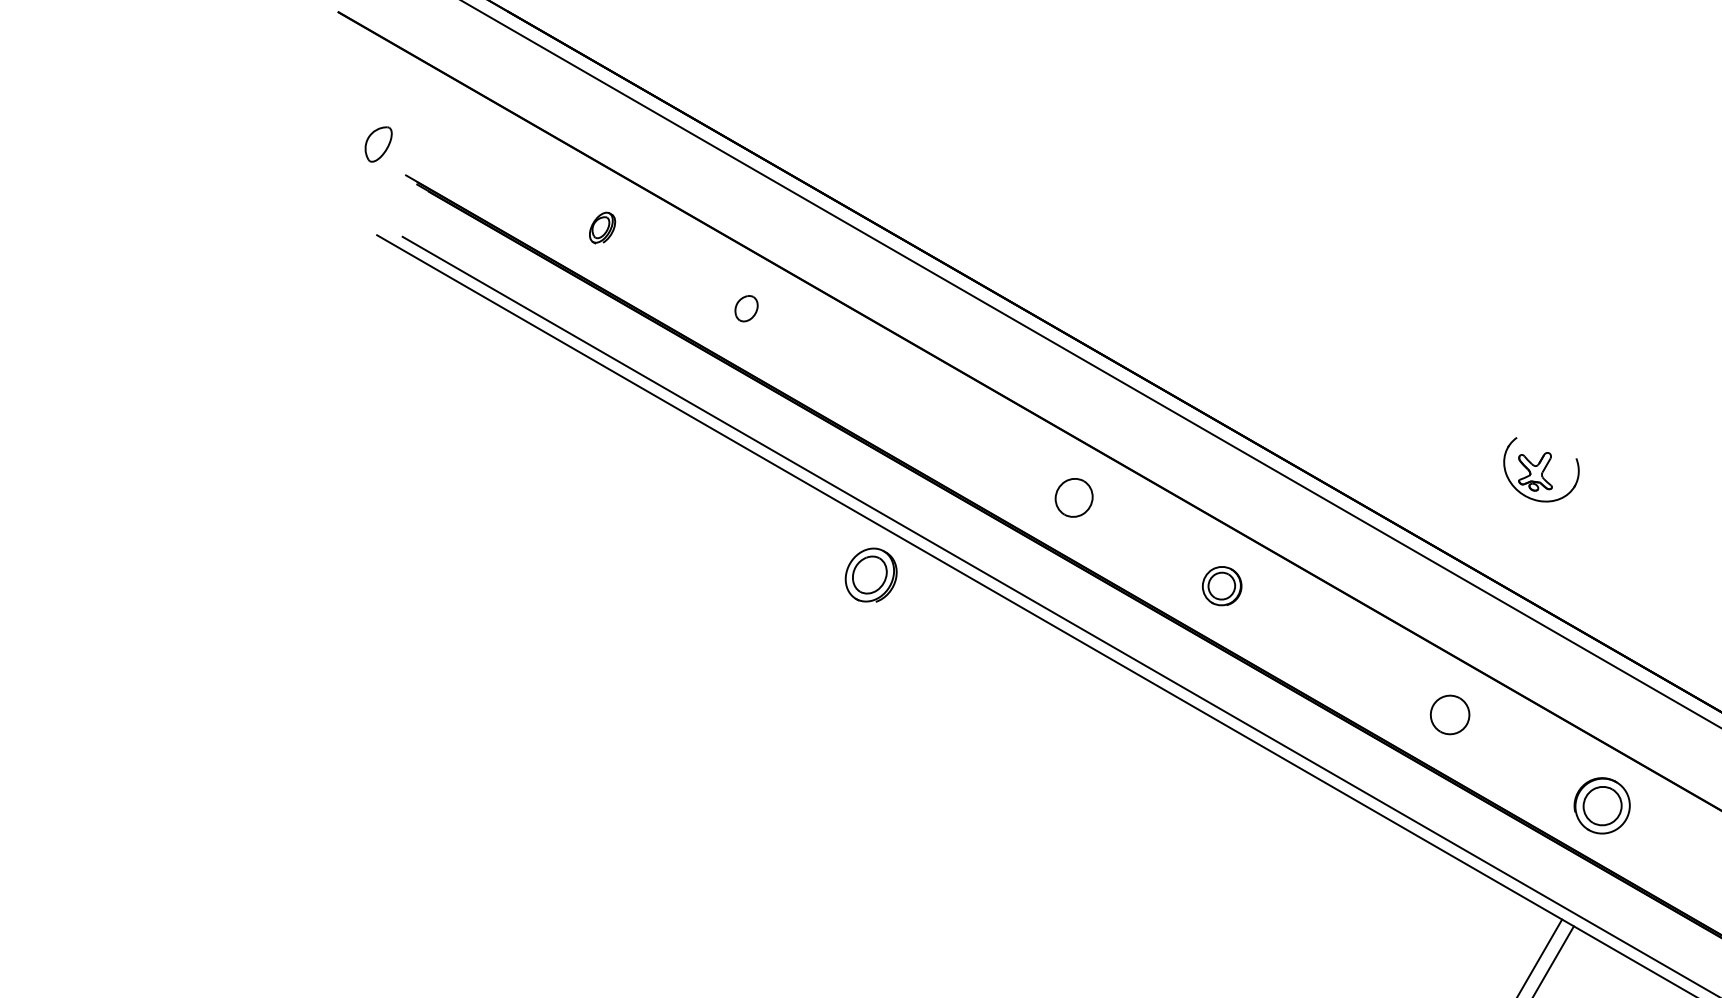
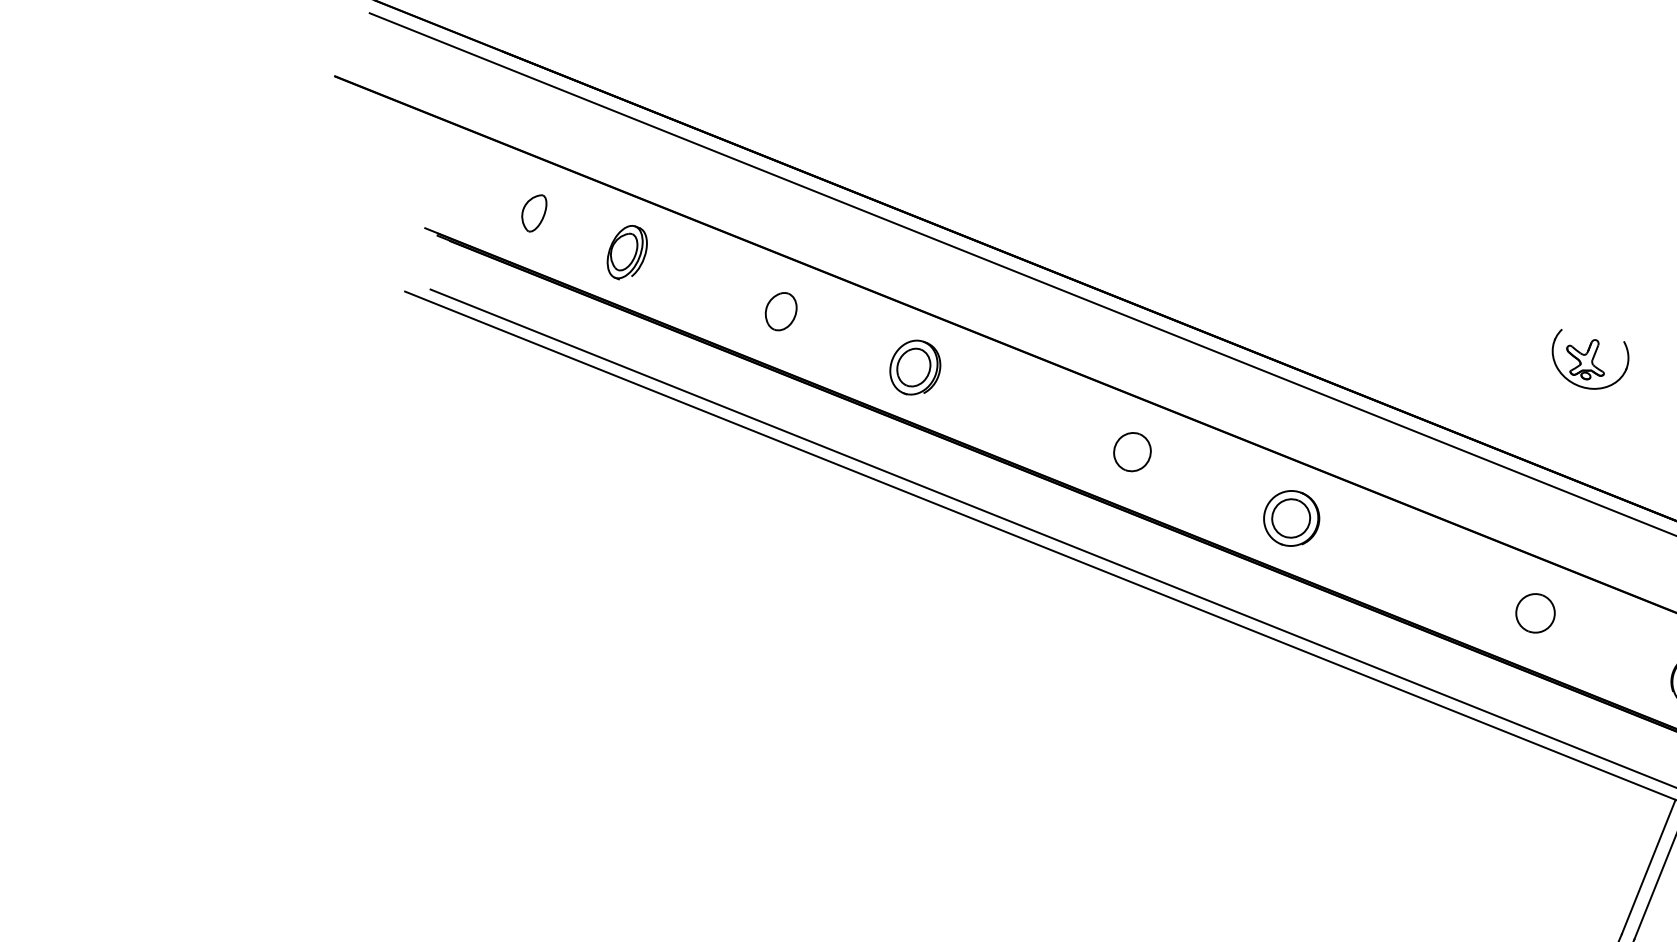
part: (378, 144) -> (534, 213), moved
part: (602, 227) -> (627, 251), size x1.67
part: (746, 308) -> (781, 311), size x1.43
part: (870, 574) -> (914, 366), moved
part: (1221, 585) -> (1290, 517), size x1.43

